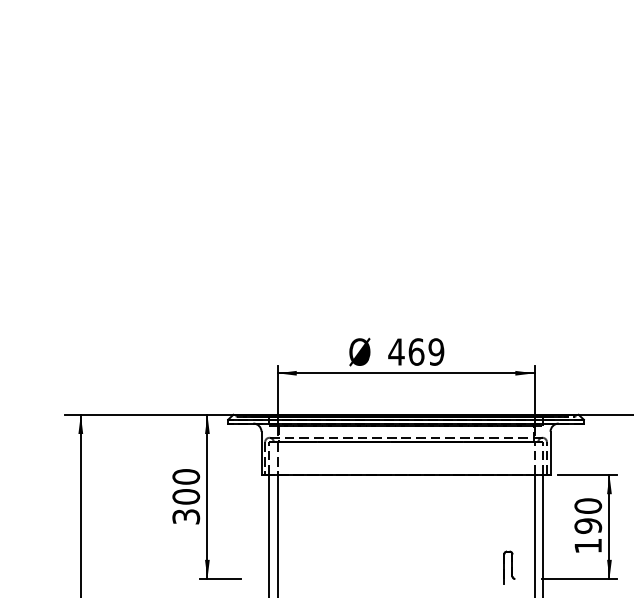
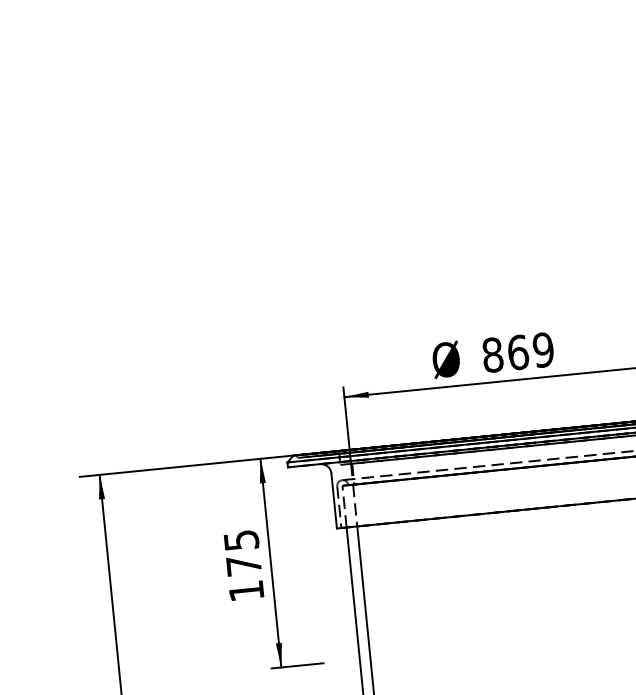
text: (396, 351) -> (492, 354), 469 -> 869
text: (186, 496) -> (244, 565), 300 -> 175

